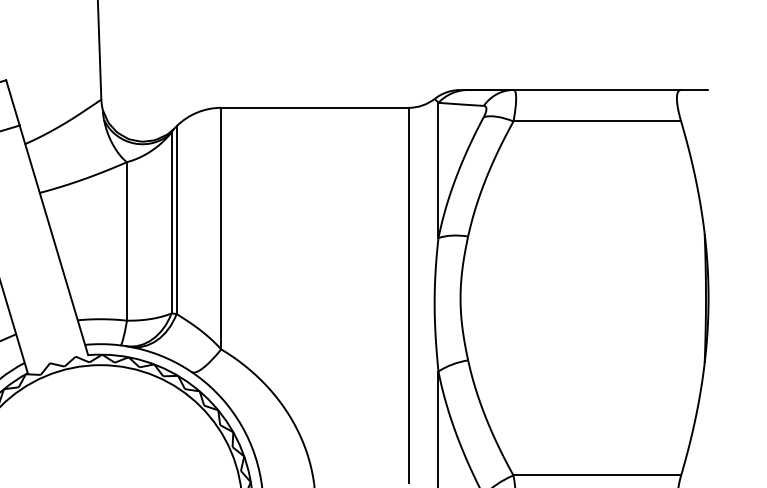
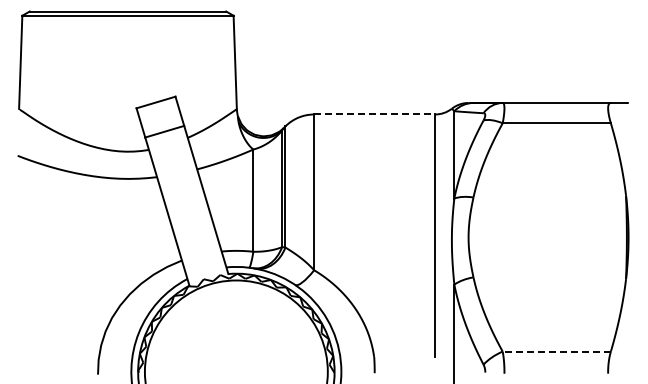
line: (316, 107) -> (375, 114), solid -> dashed
line: (596, 475) -> (556, 351), solid -> dashed

